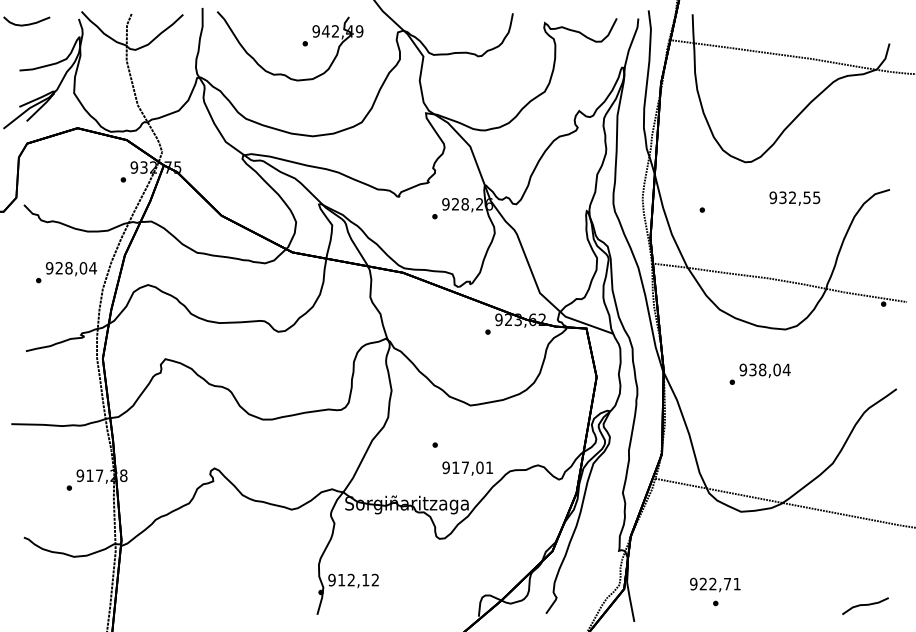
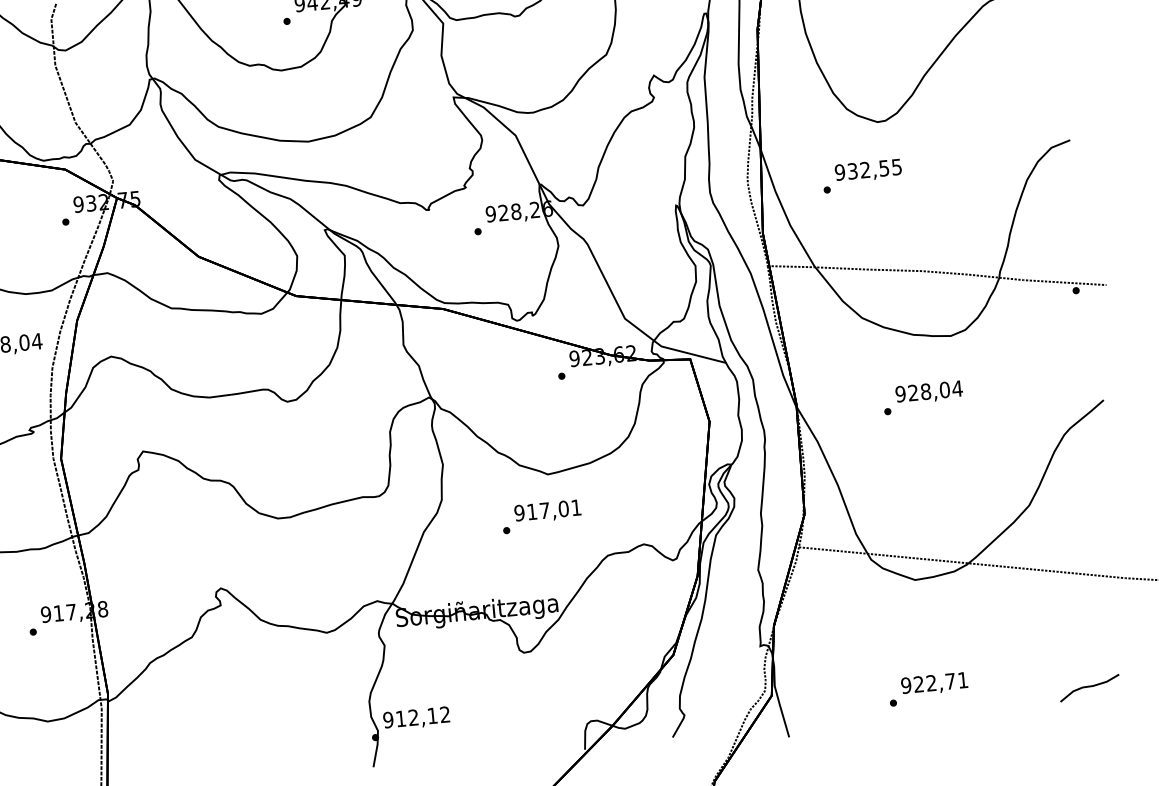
text: (794, 198) -> (867, 170), moved
text: (752, 370) -> (912, 393), 938,04 -> 928,04
text: (467, 468) -> (547, 511), moved
text: (715, 584) -> (934, 683), moved

